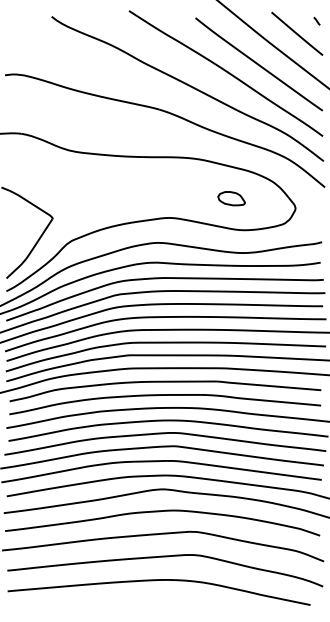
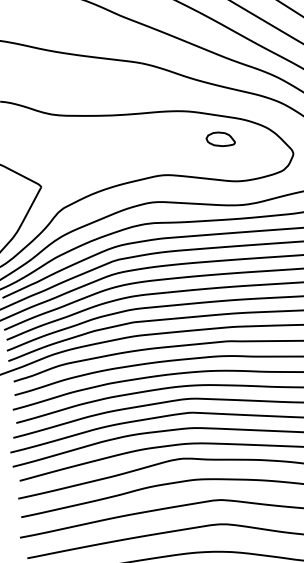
part: (231, 198) -> (220, 139), moved

